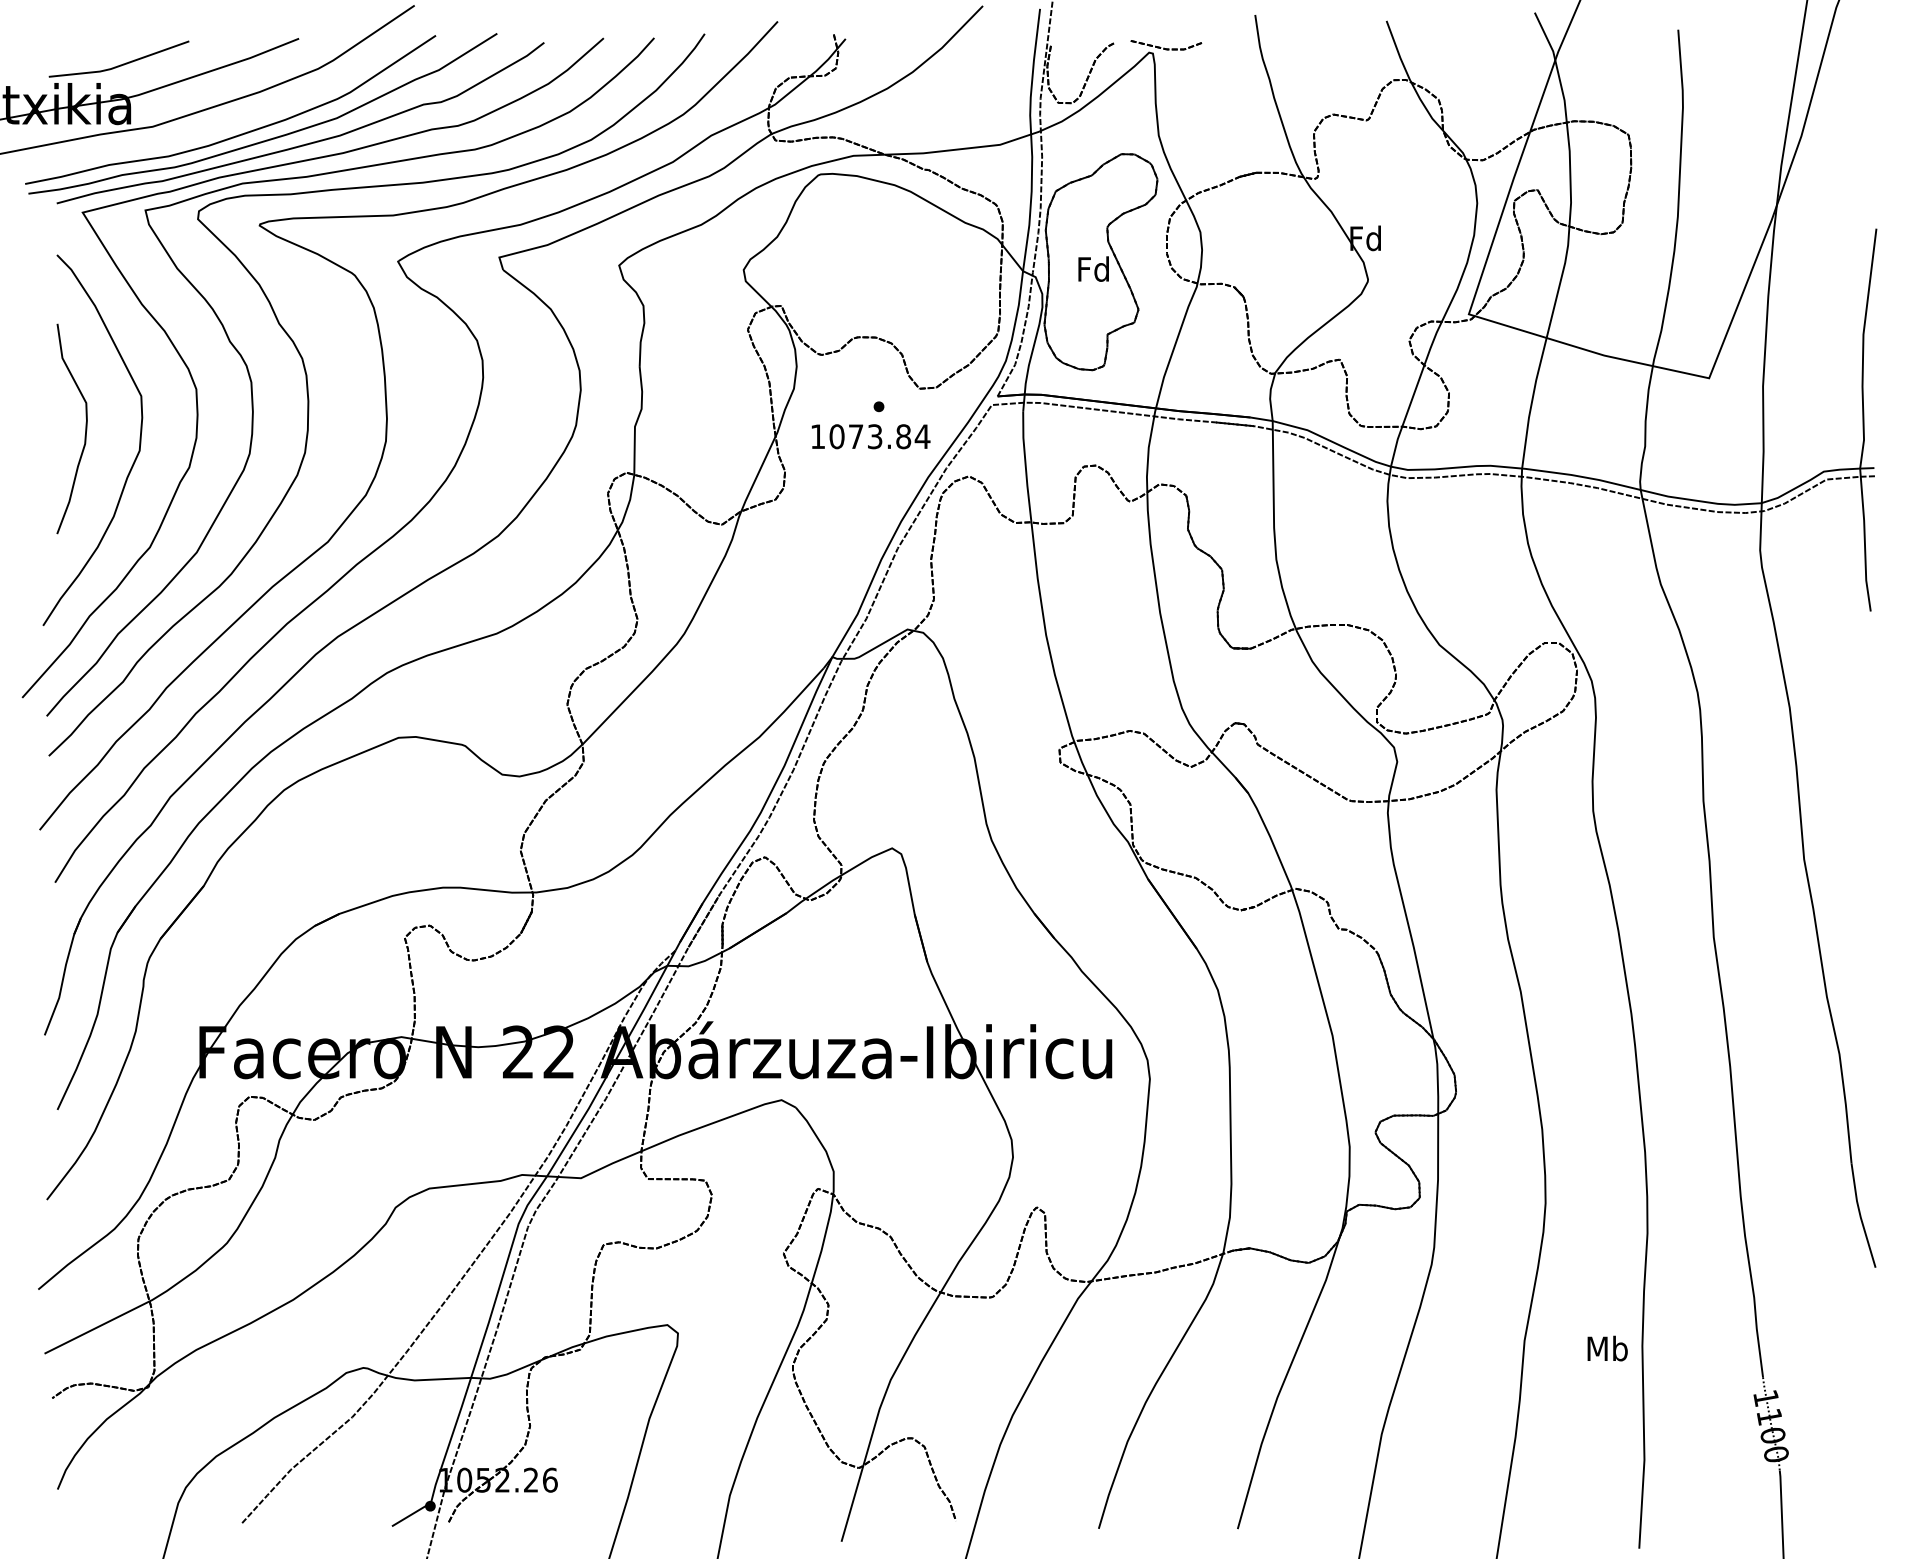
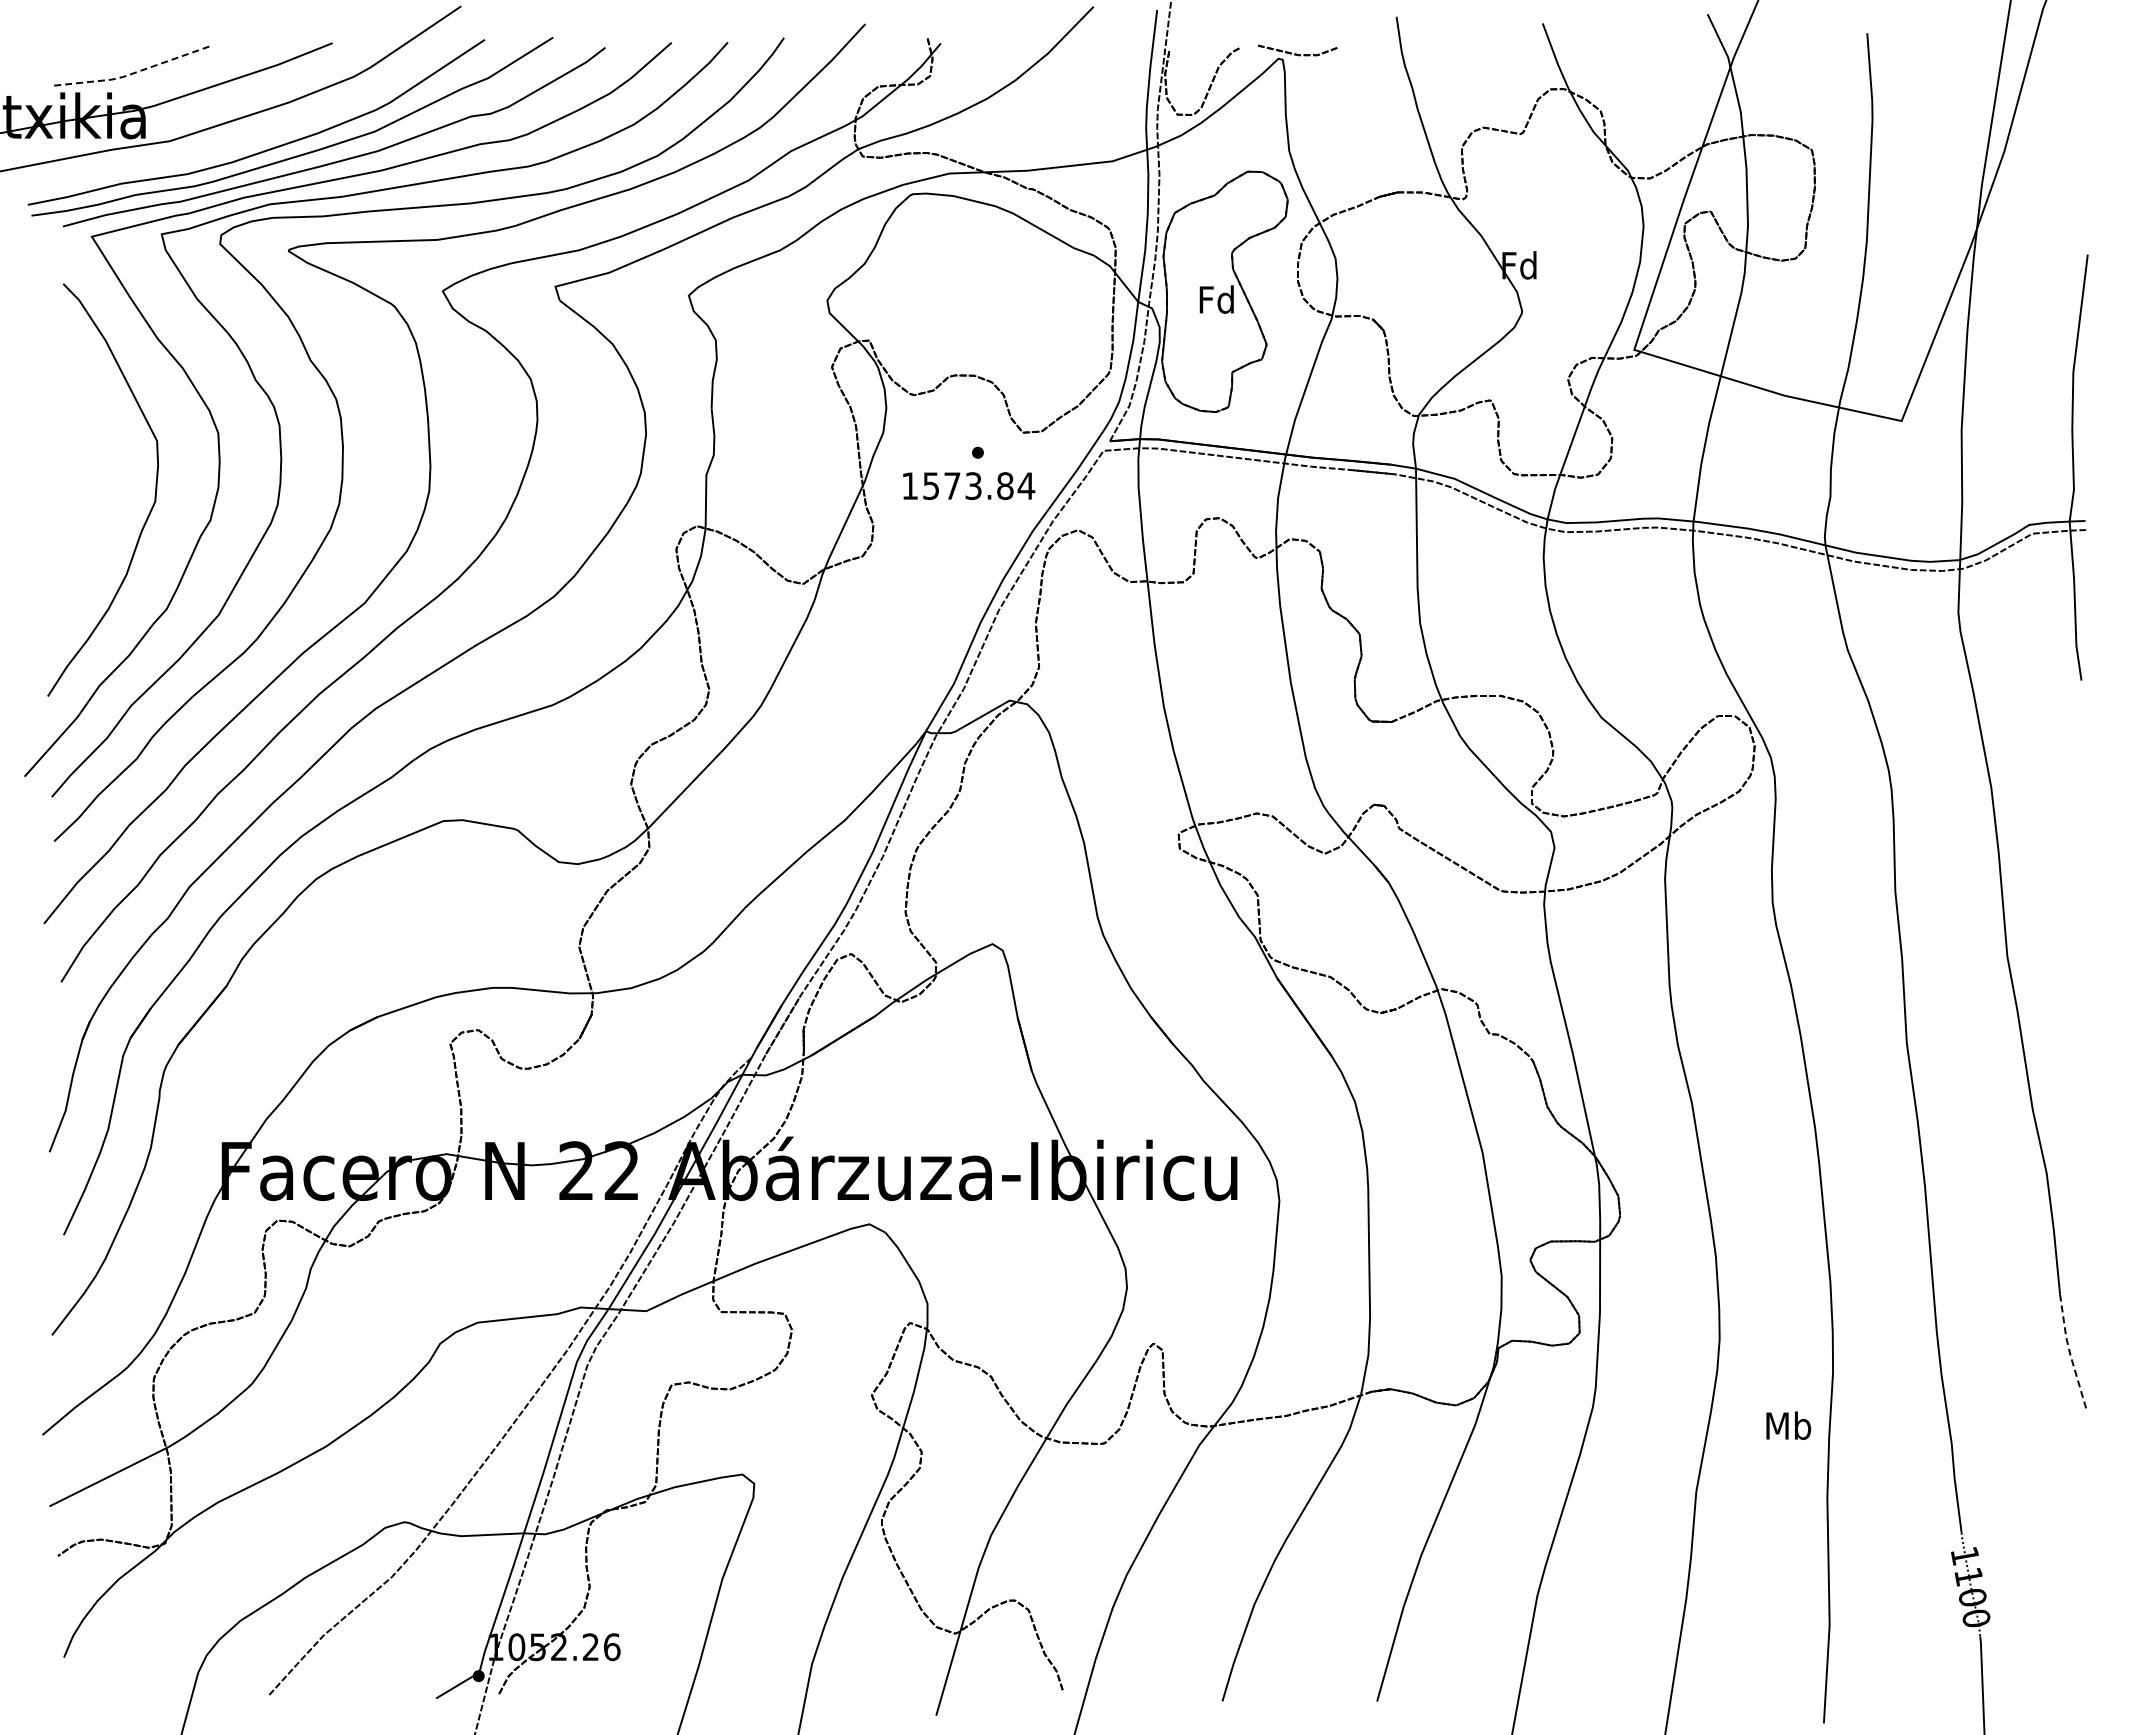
line: (119, 65) -> (132, 73), solid -> dashed
curve: (85, 429) -> (94, 478), removed
text: (837, 437) -> (931, 486), 1073.84 -> 1573.84
line: (1860, 1217) -> (2070, 1354), solid -> dashed
text: (1607, 1348) -> (1788, 1425), moved

